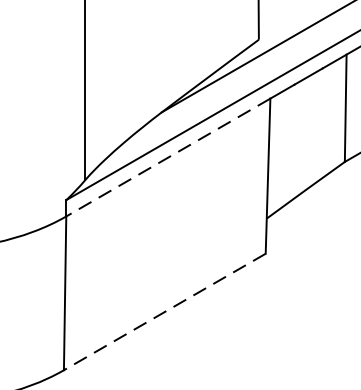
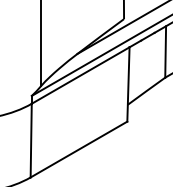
line: (167, 157) -> (80, 75), dashed -> solid
line: (163, 311) -> (78, 149), dashed -> solid

